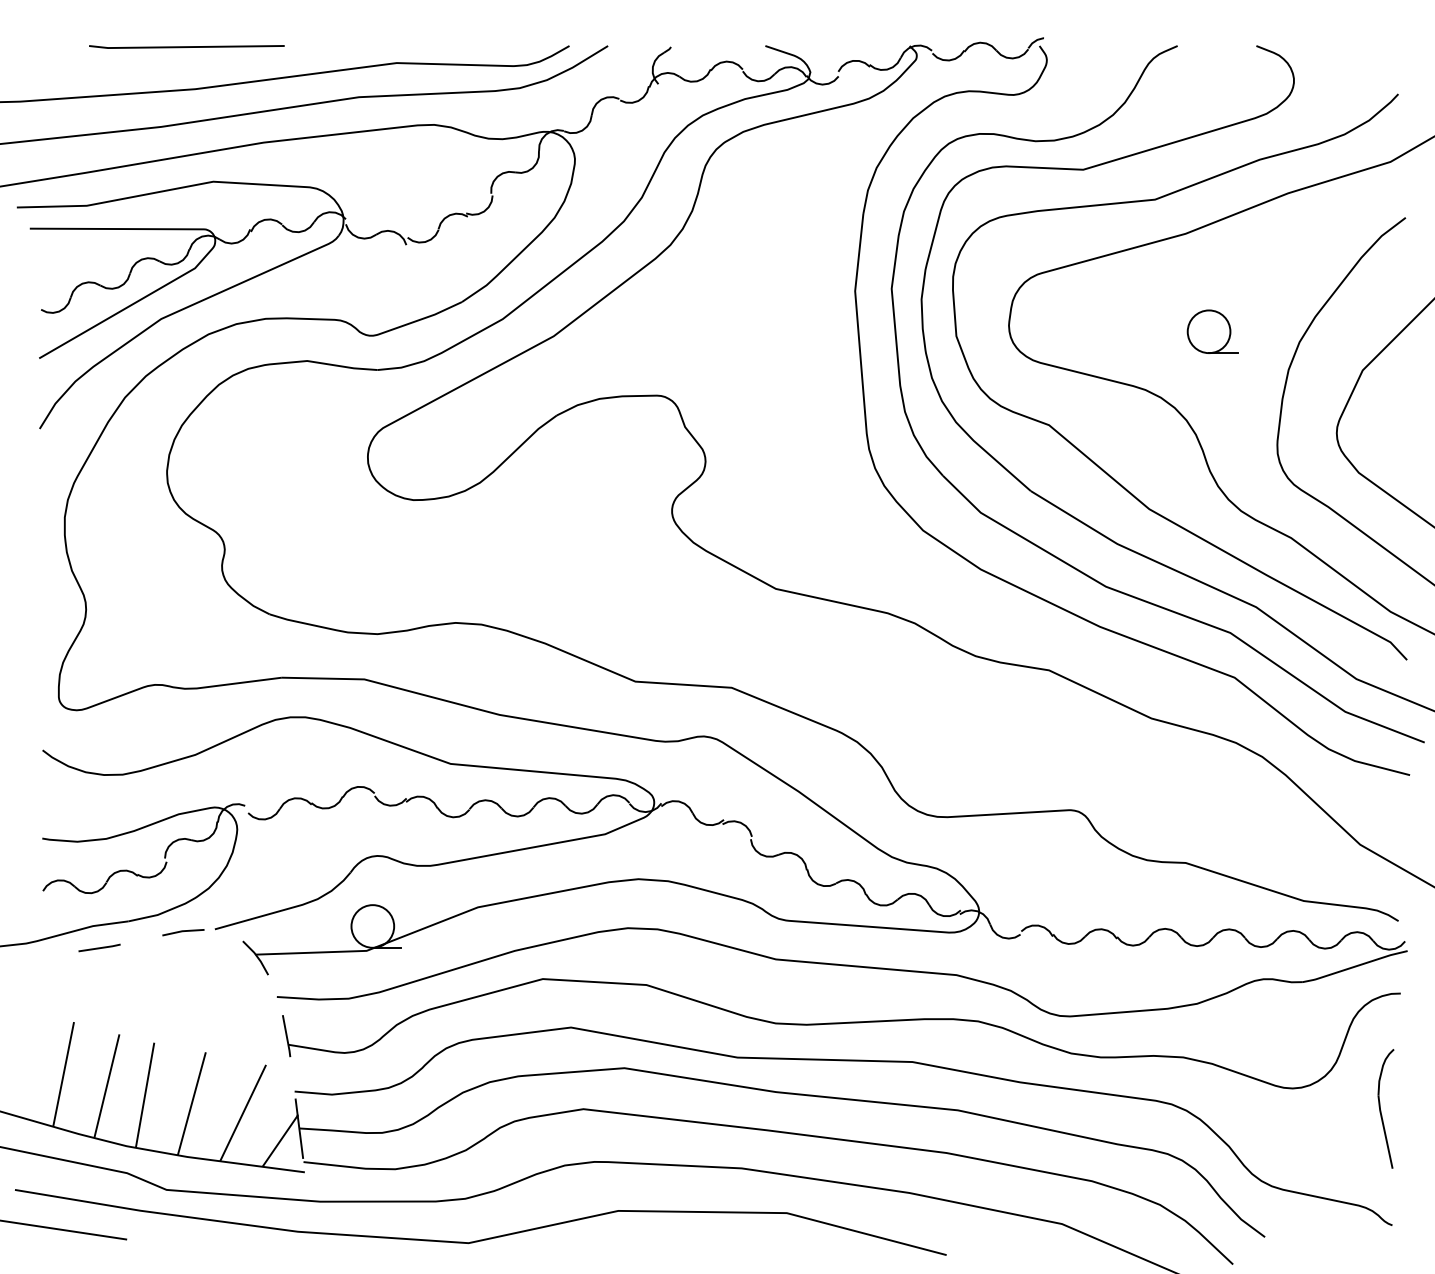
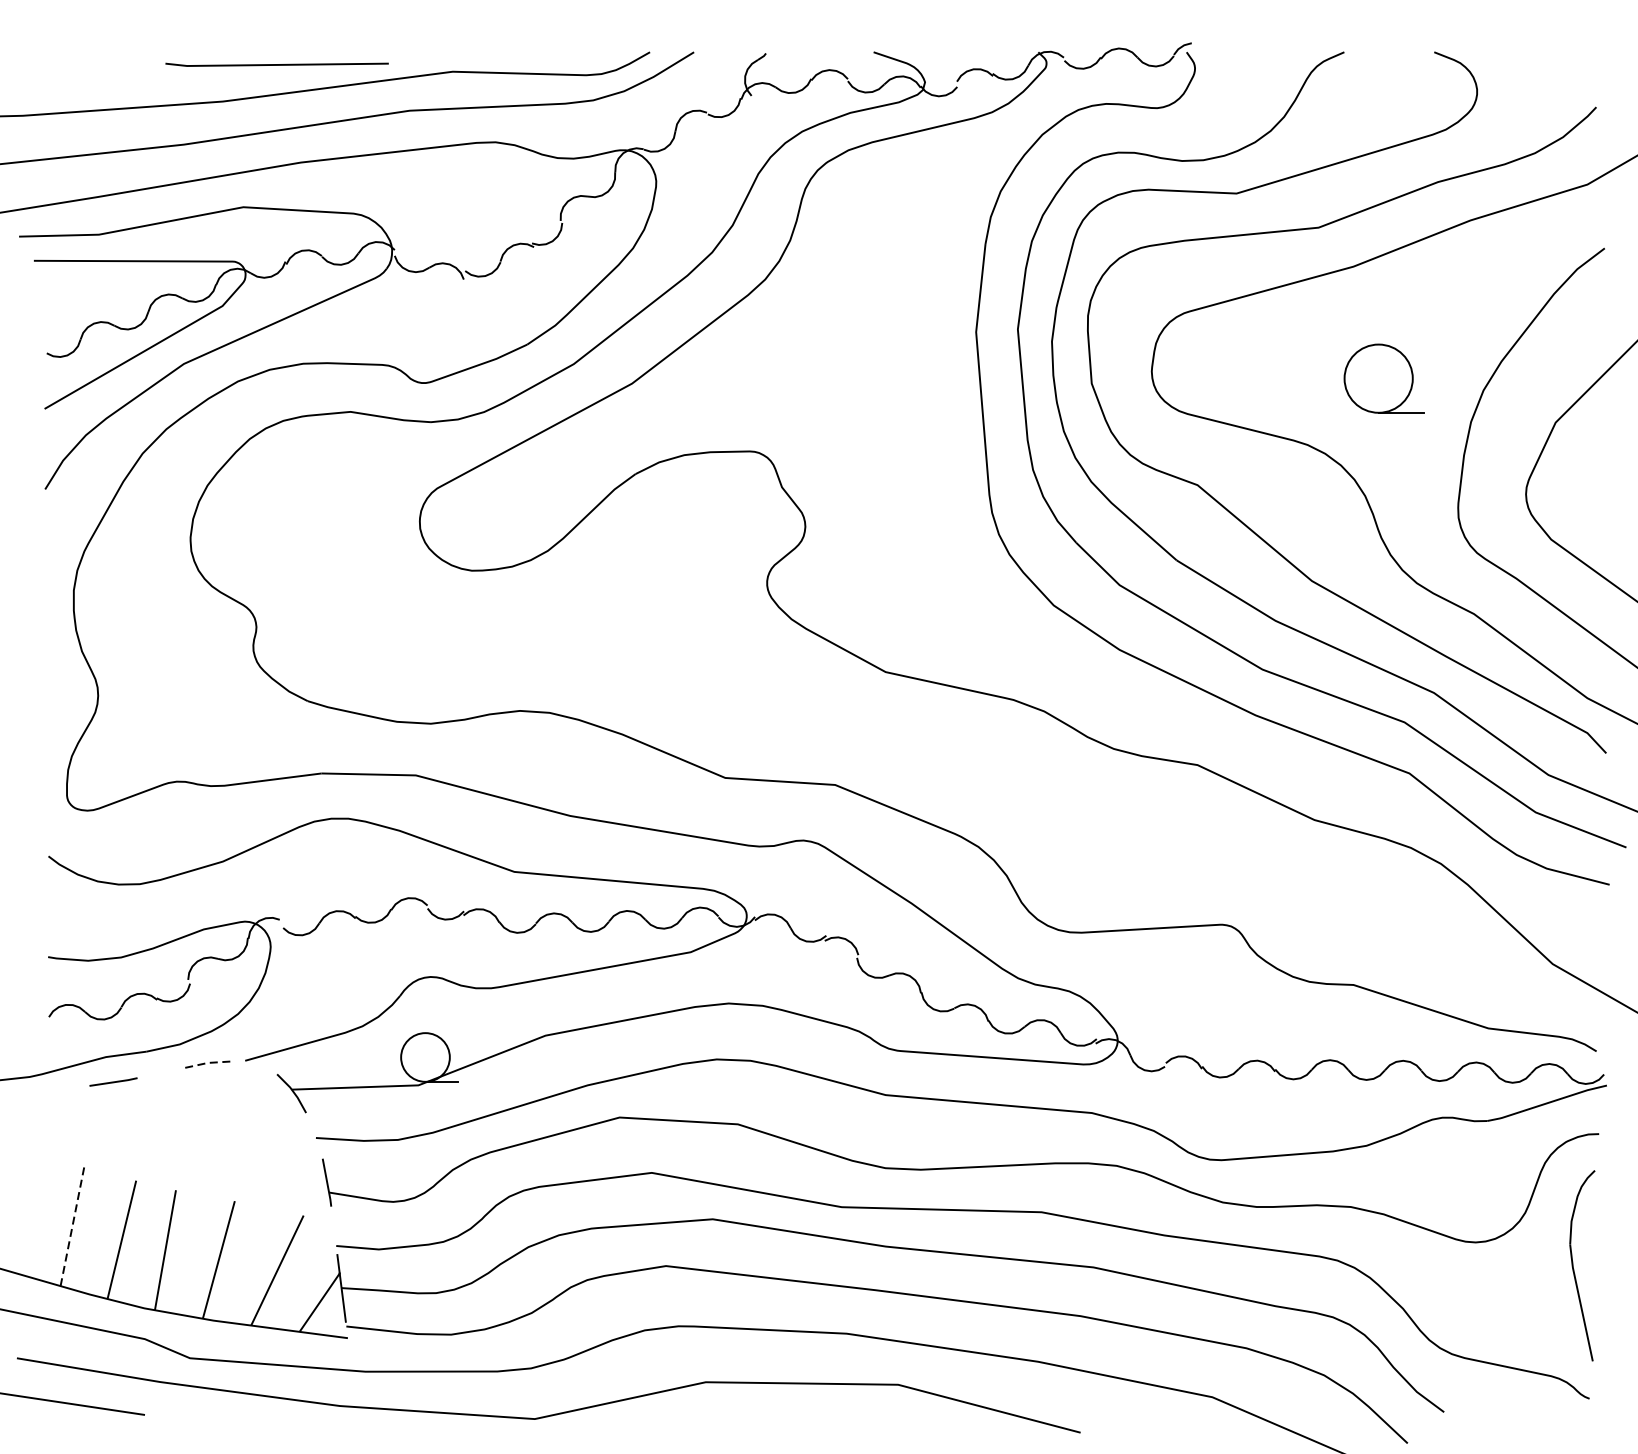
line: (186, 46) -> (276, 64), moved
part: (1212, 331) -> (1384, 378), size x1.4
line: (183, 931) -> (209, 1063), solid -> dashed
line: (63, 1073) -> (72, 1225), solid -> dashed
part: (1385, 1108) -> (1581, 1265), size x1.4

